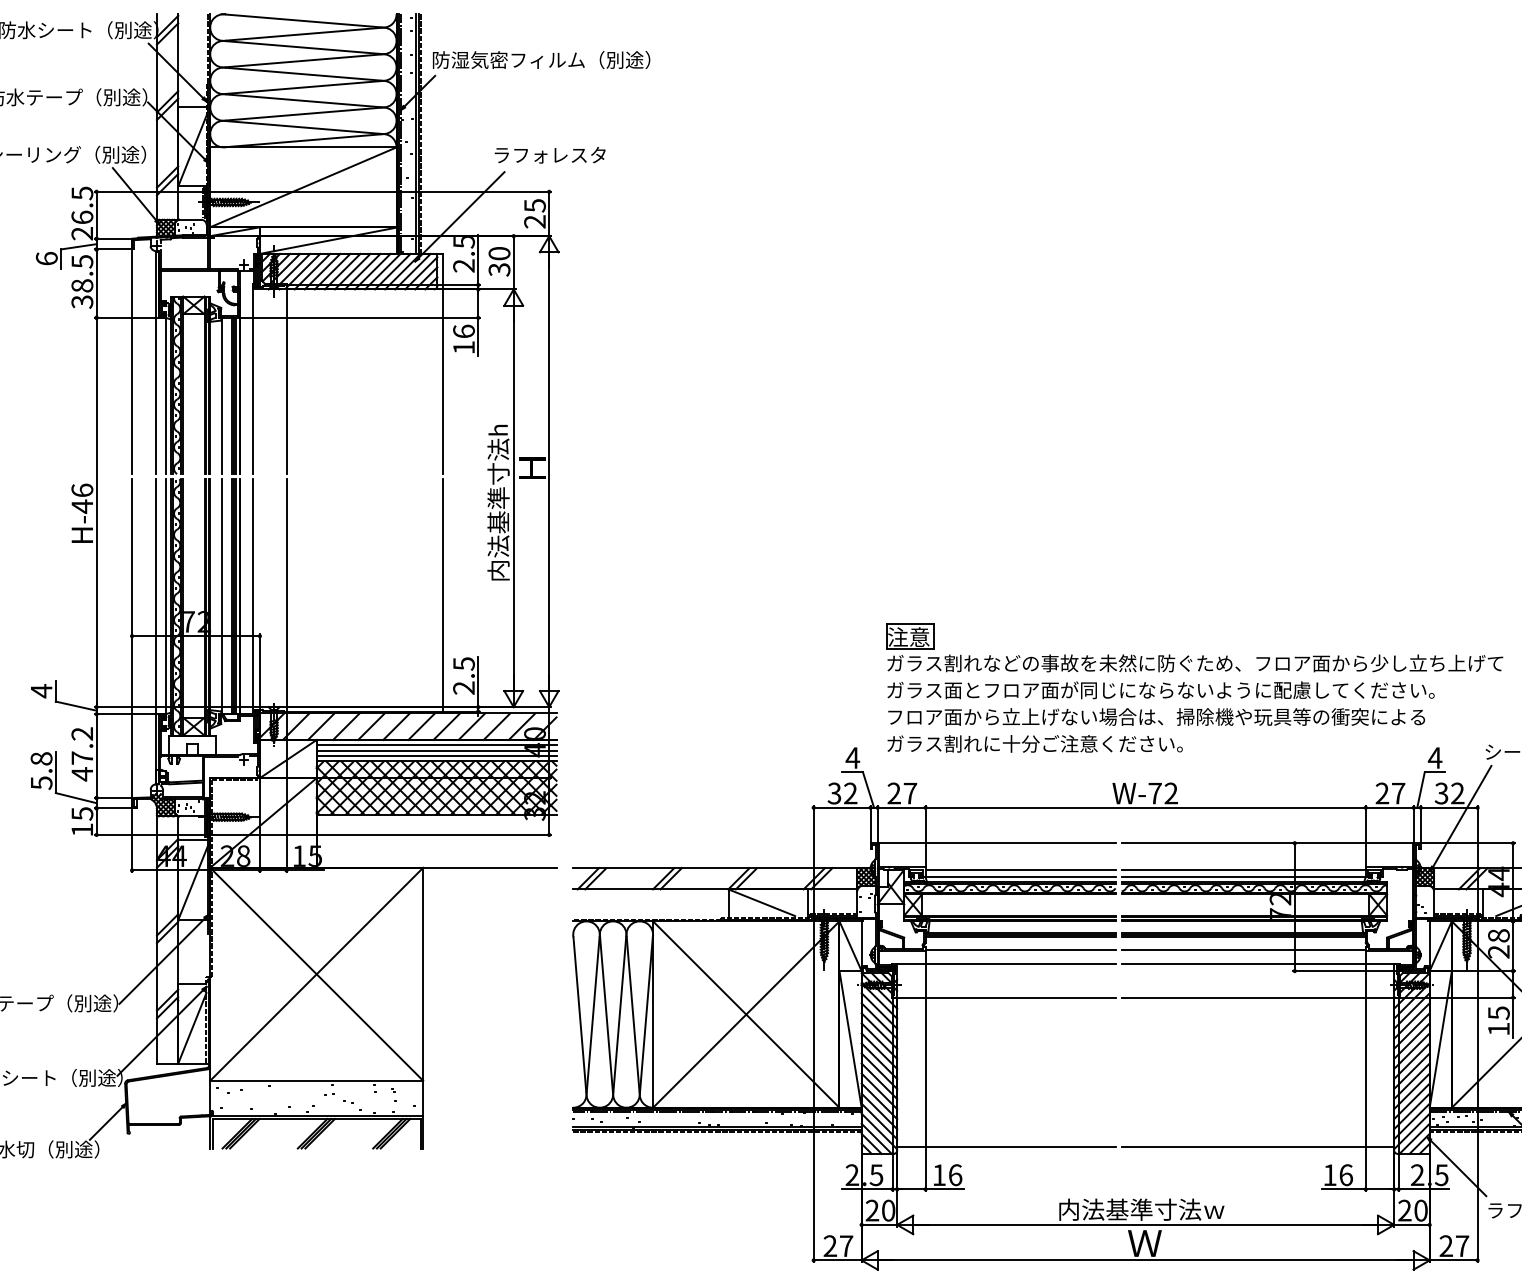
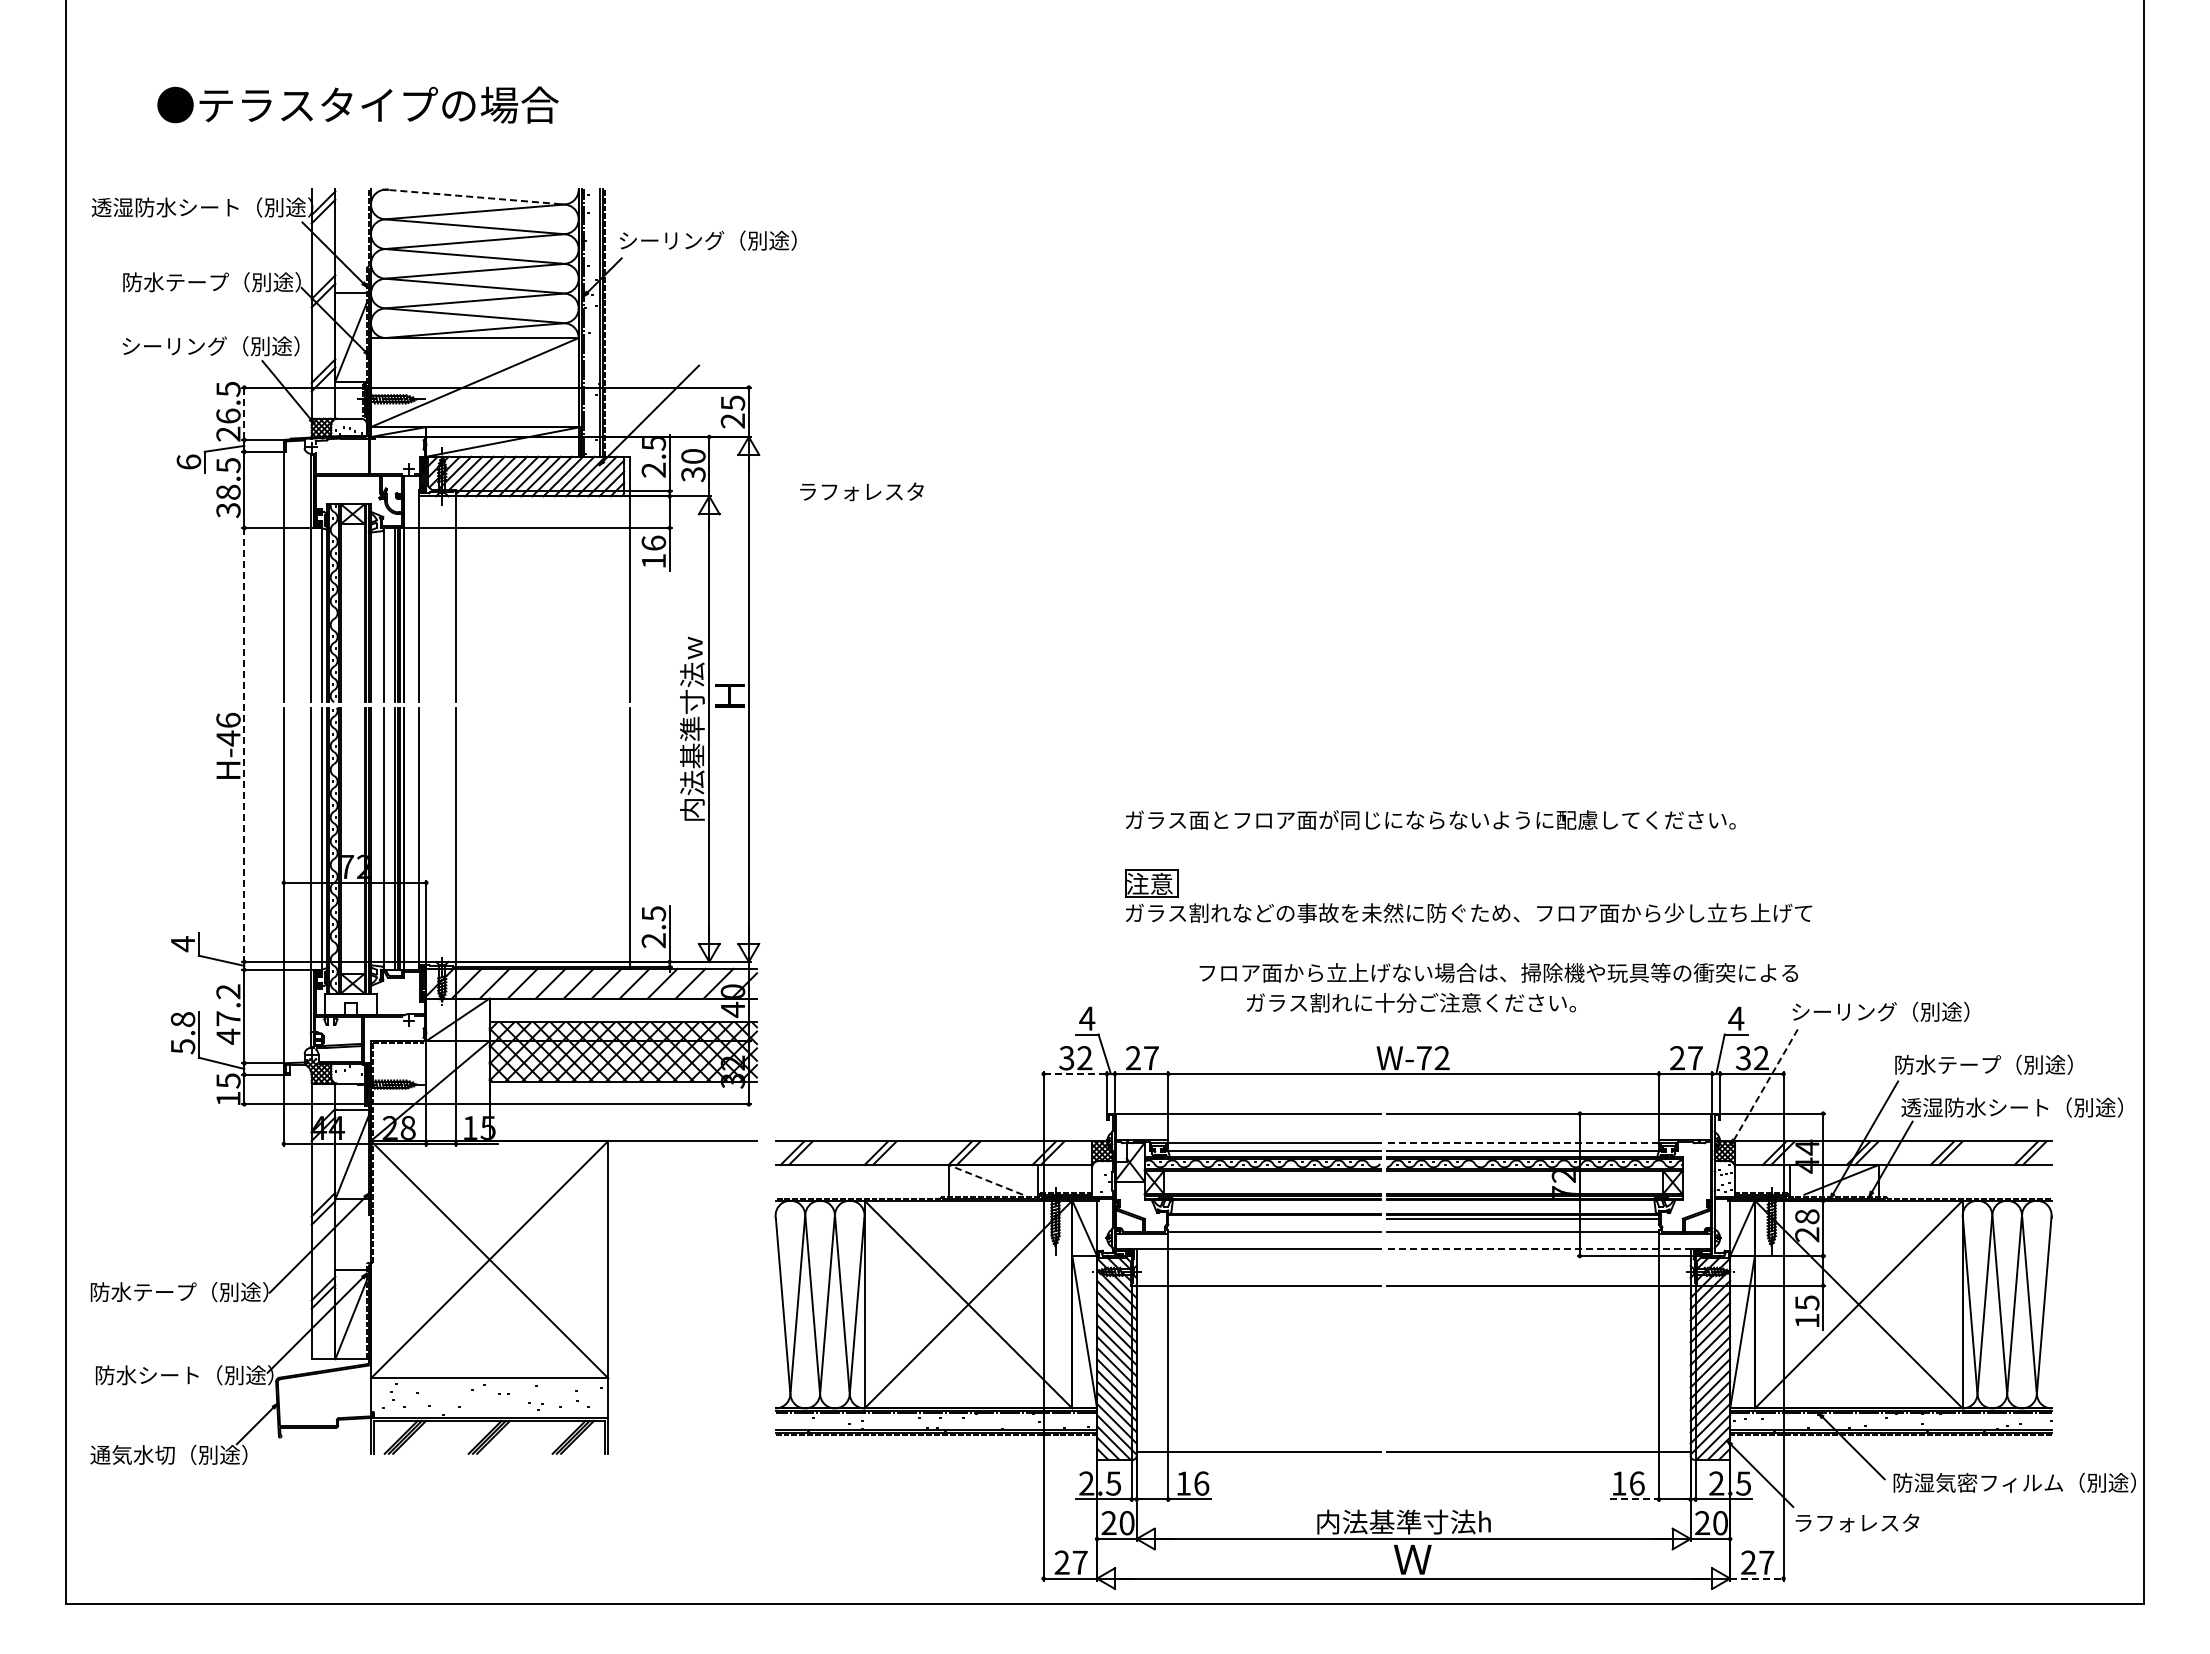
line: (303, 21) -> (474, 197), solid -> dashed
text: (541, 59) -> (740, 240), 防湿気密フィルム（別途） -> シーリング（別途）
text: (549, 154) -> (861, 491), moved
line: (96, 215) -> (244, 414), solid -> dashed
text: (497, 425) -> (691, 647), 内法基準寸法h -> 内法基準寸法ｗ
line: (96, 512) -> (244, 744), solid -> dashed
text: (1160, 689) -> (1430, 819), moved
text: (1156, 716) -> (1498, 972), moved
text: (1035, 743) -> (1411, 1002), moved
line: (436, 745) -> (623, 1004), removed
line: (436, 750) -> (623, 1010), removed
line: (436, 756) -> (623, 1016), removed
line: (842, 808) -> (1075, 1074), solid -> dashed
line: (1462, 816) -> (1766, 1083), solid -> dashed
line: (1243, 870) -> (1522, 1143), solid -> dashed
line: (761, 902) -> (985, 1179), solid -> dashed
line: (1020, 937) -> (1274, 1218), removed
line: (1257, 964) -> (1538, 1248), solid -> dashed
line: (1343, 1189) -> (1634, 1499), solid -> dashed
text: (1214, 1209) -> (1490, 1521), 内法基準寸法ｗ -> 内法基準寸法h
line: (1453, 1260) -> (1756, 1578), solid -> dashed

